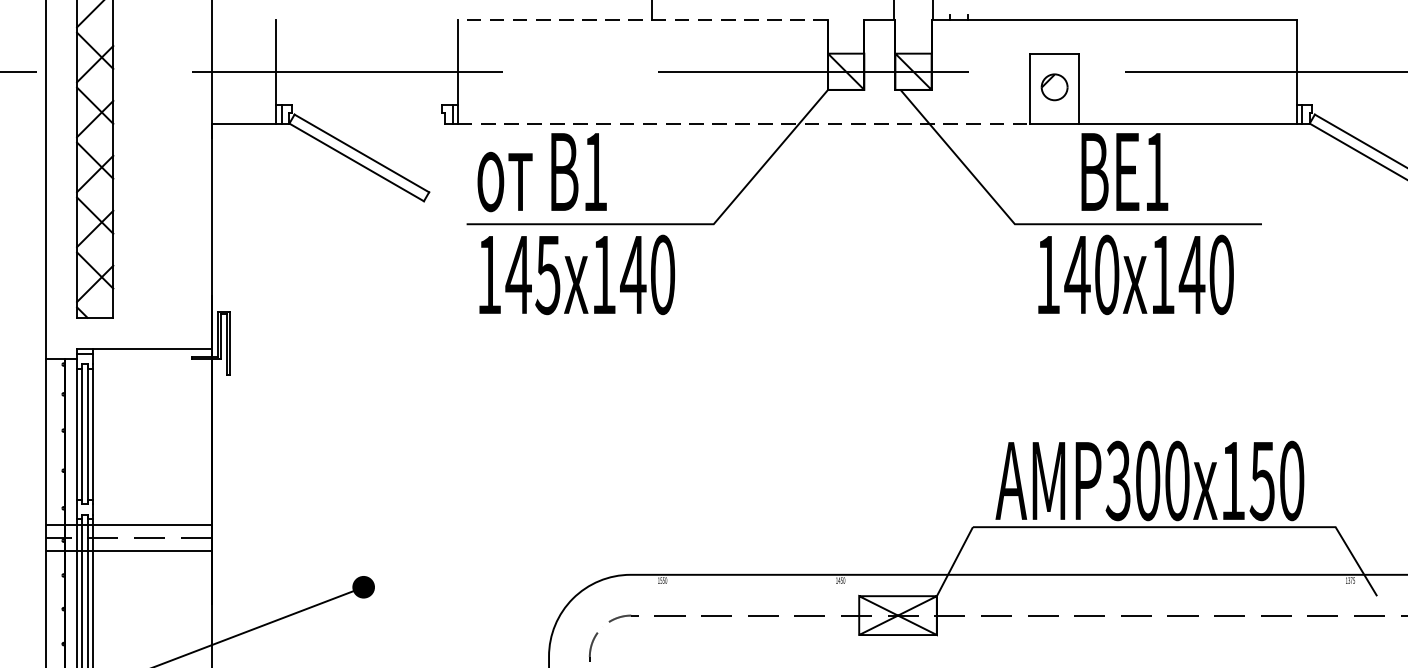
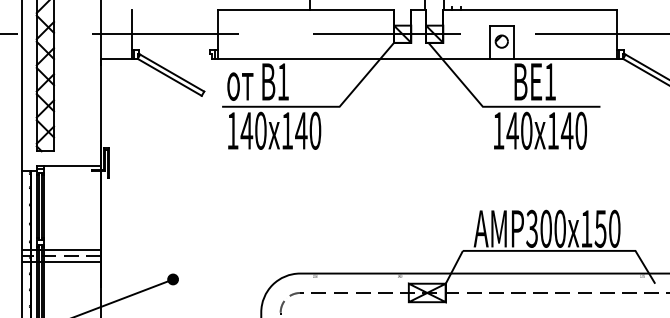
line: (641, 19) -> (305, 9), dashed -> solid
line: (744, 122) -> (354, 58), dashed -> solid
text: (547, 274) -> (260, 130), 145 -> 140

